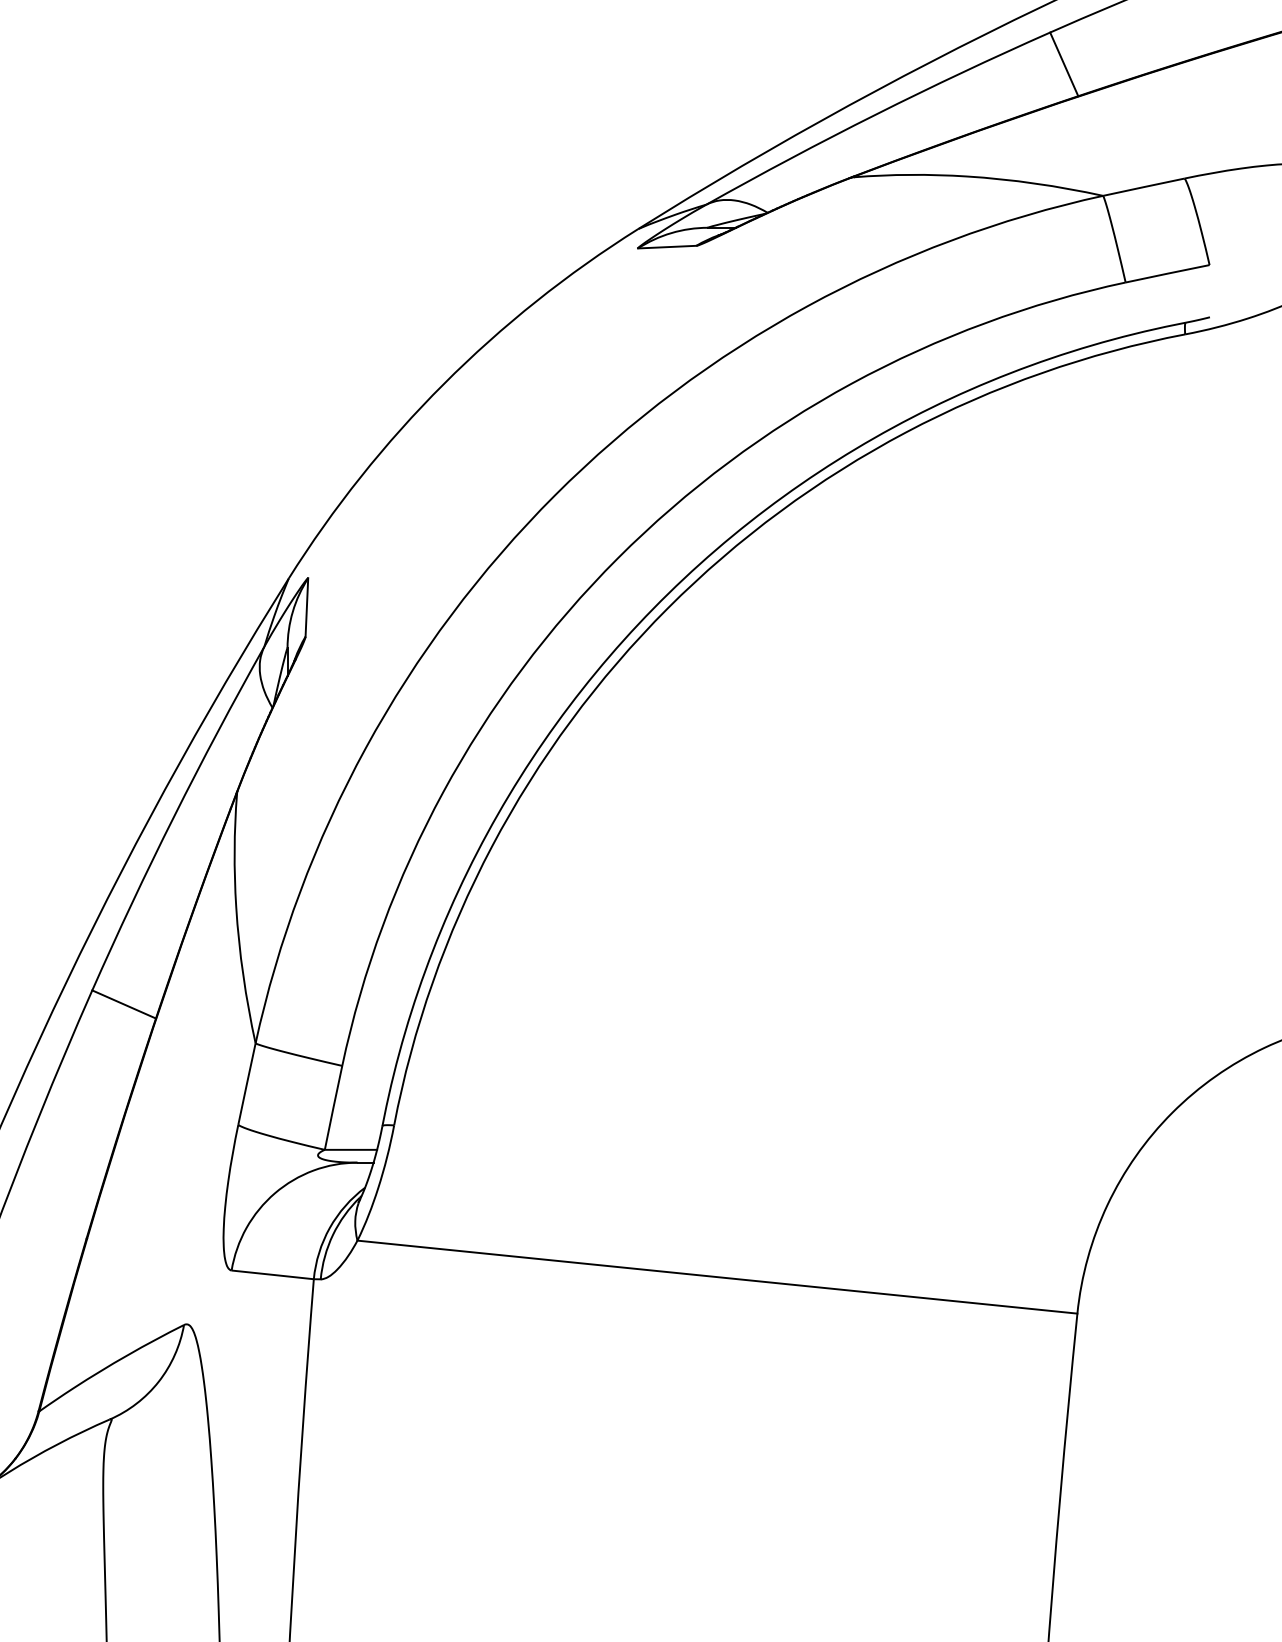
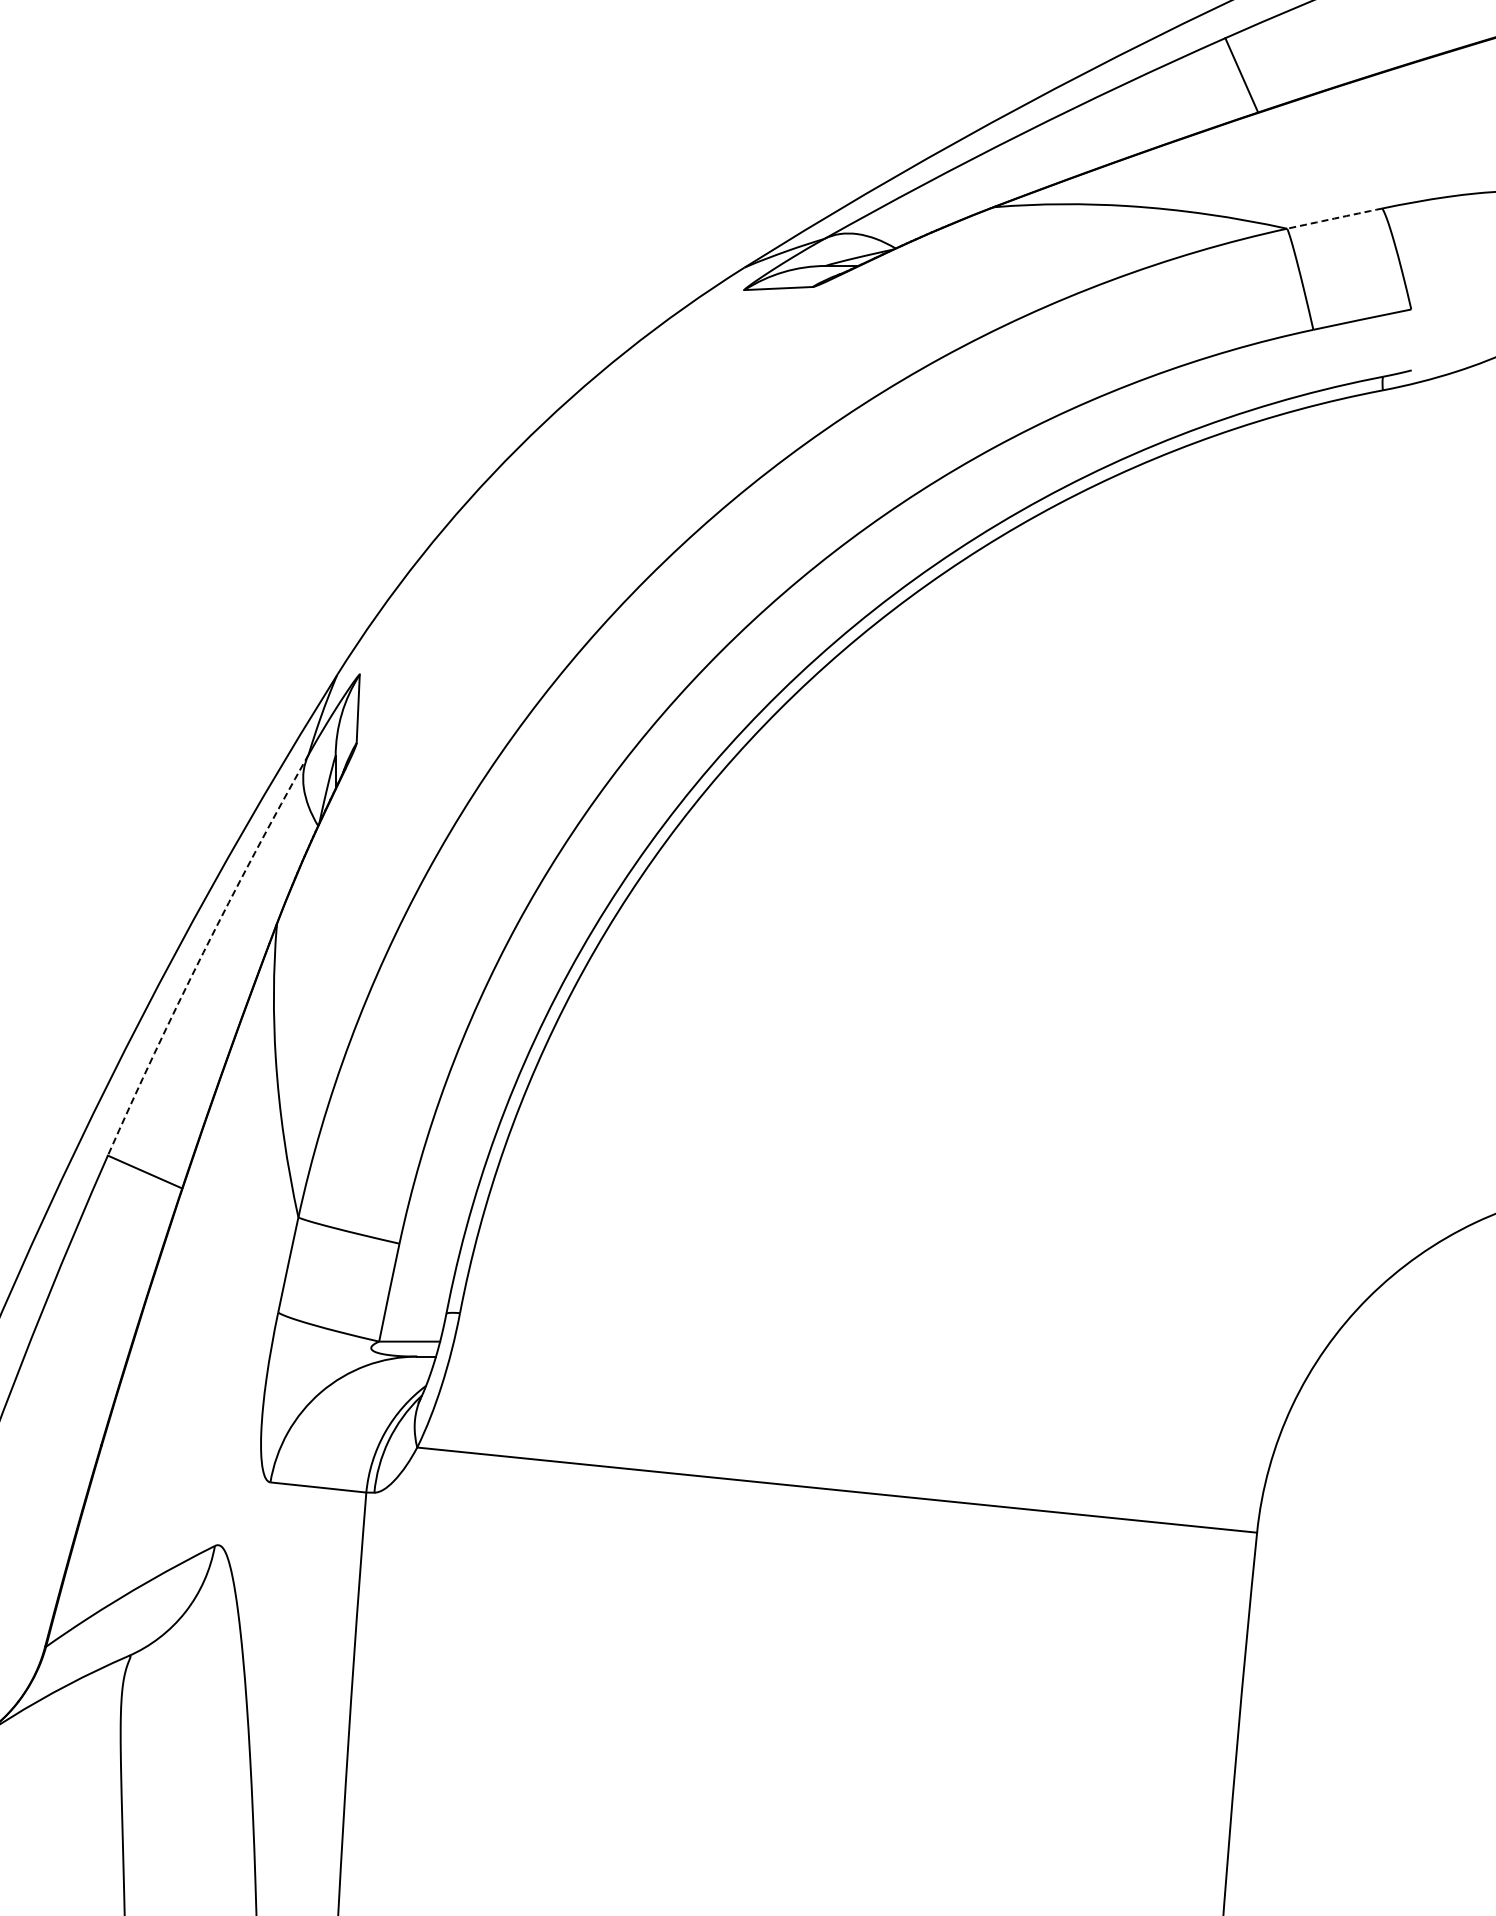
arc: (1143, 187) -> (1334, 218), solid -> dashed
arc: (174, 816) -> (203, 952), solid -> dashed

